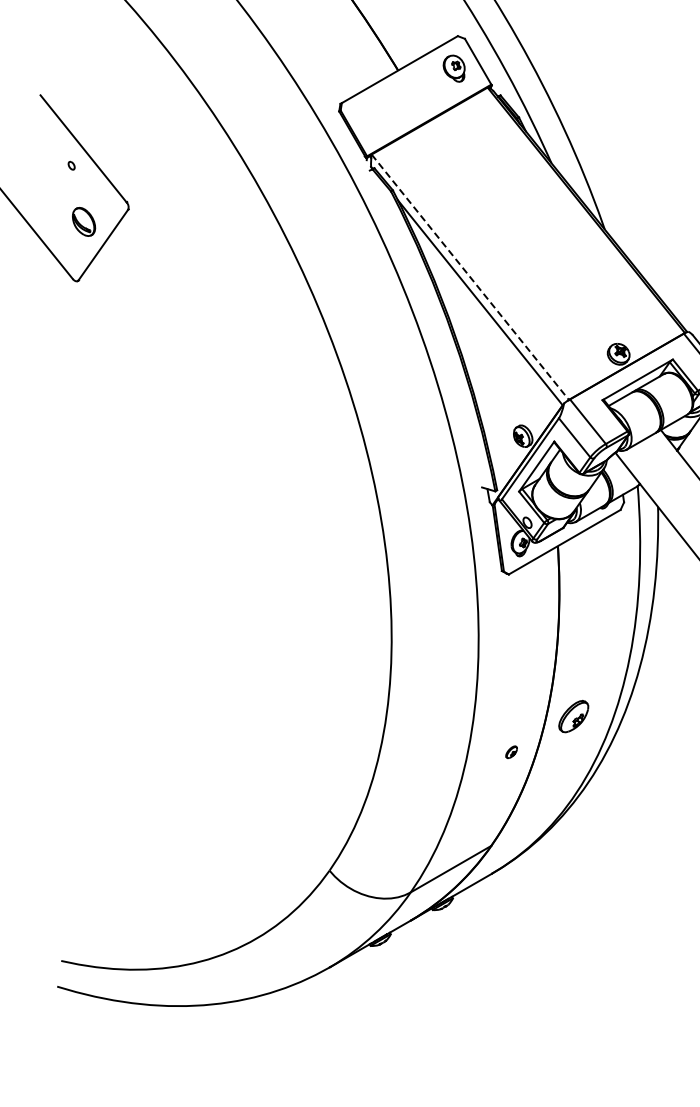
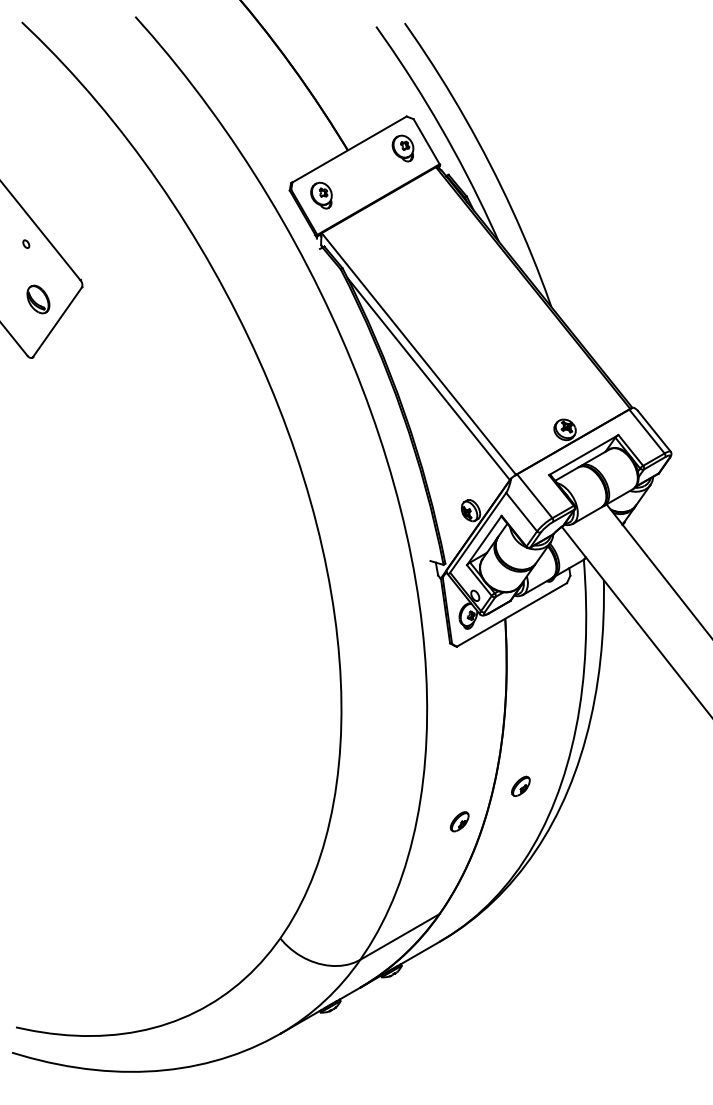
part: (371, 116) -> (321, 195), added
line: (470, 277) -> (419, 354), dashed -> solid
part: (573, 715) -> (520, 785), size x0.62
part: (511, 751) -> (459, 821), size x1.67

